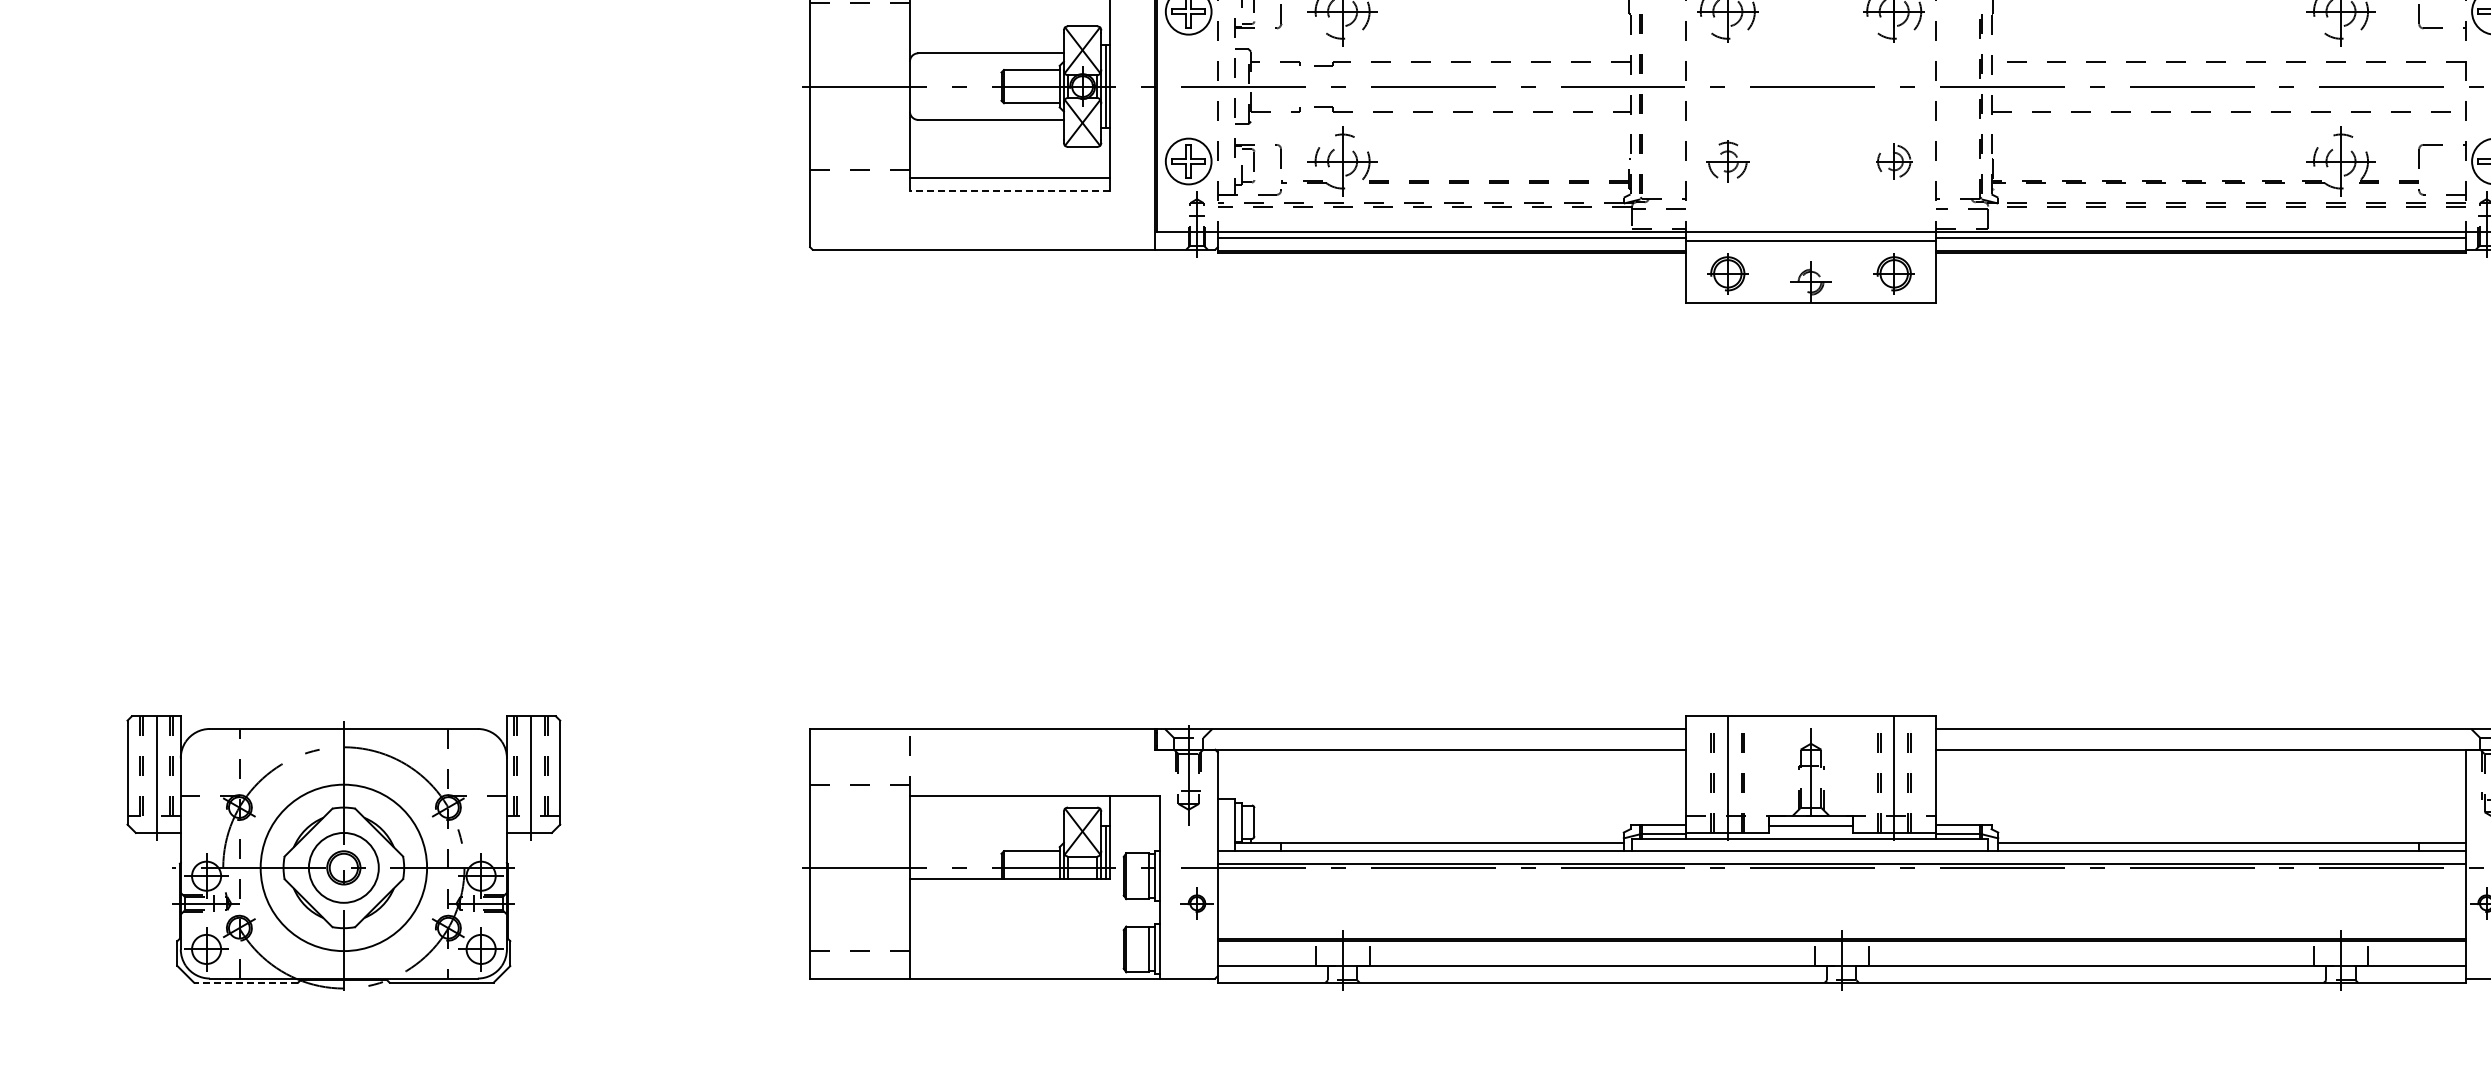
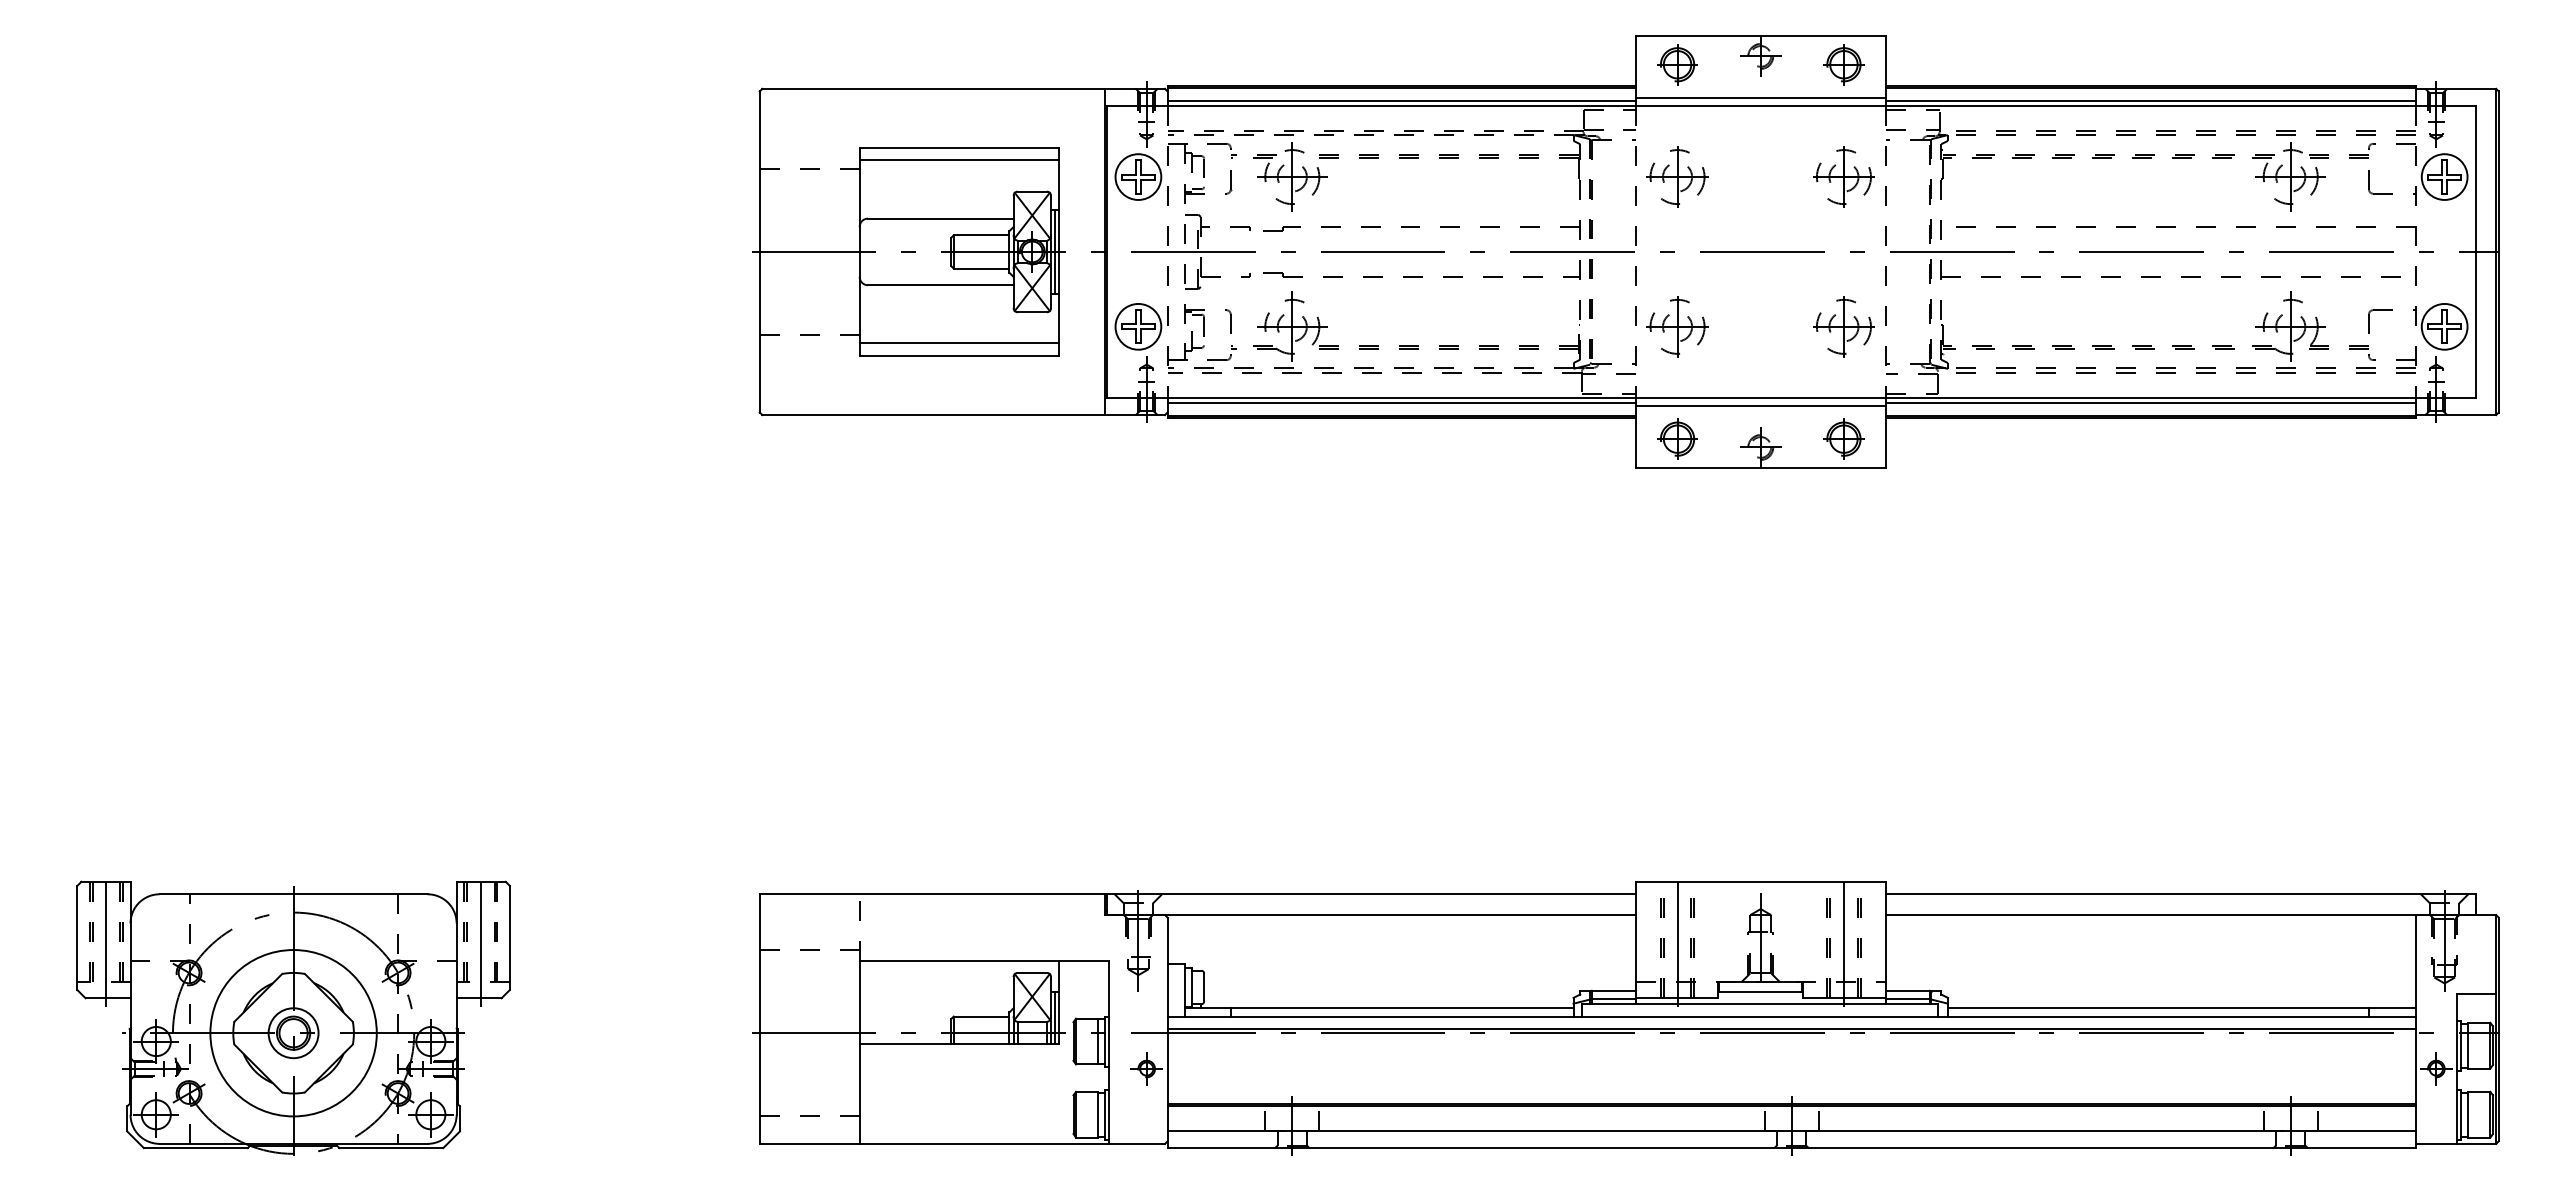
part: (1727, 161) -> (1677, 326), size x1.43
part: (1893, 161) -> (1843, 326), size x1.67
line: (1009, 190) -> (959, 355), dashed -> solid
circle: (343, 868) -> (293, 1033), size x0.71
line: (245, 983) -> (195, 1148), dashed -> solid

